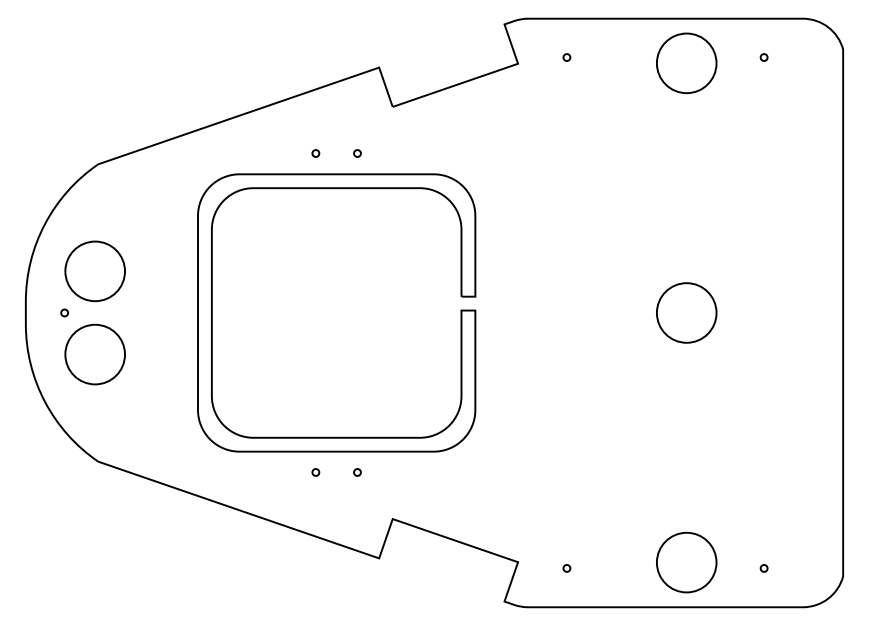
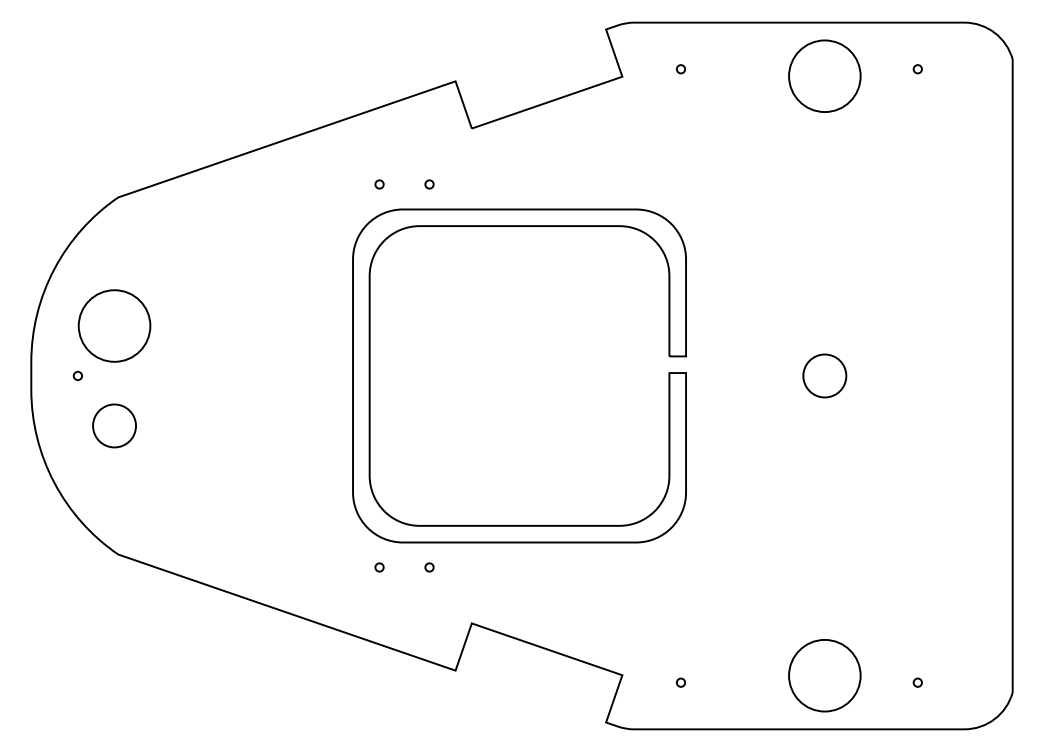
part: (336, 188) -> (519, 226), moved
circle: (686, 312) -> (824, 375), size x0.6
circle: (95, 354) -> (114, 425), size x0.6

